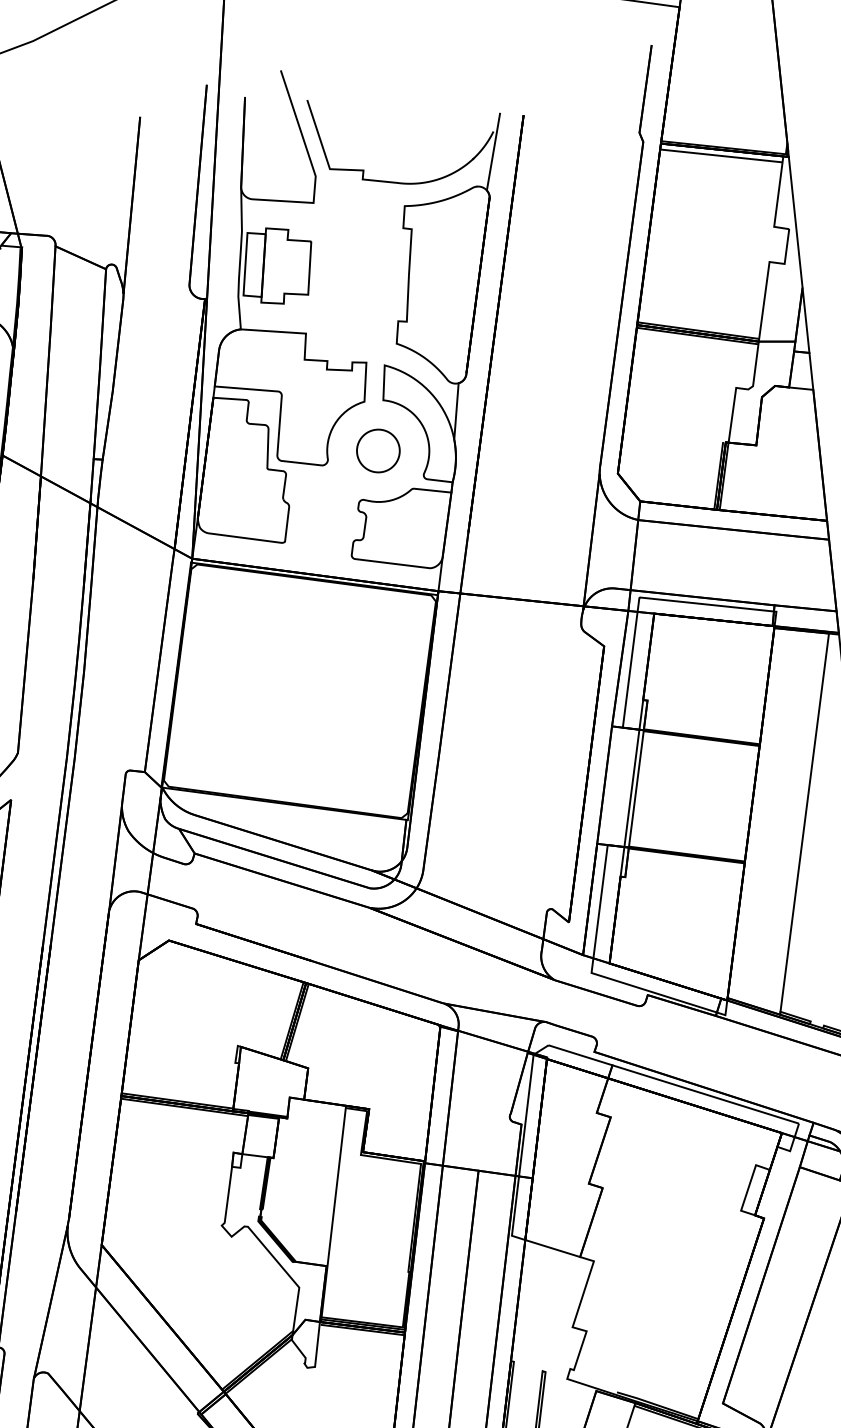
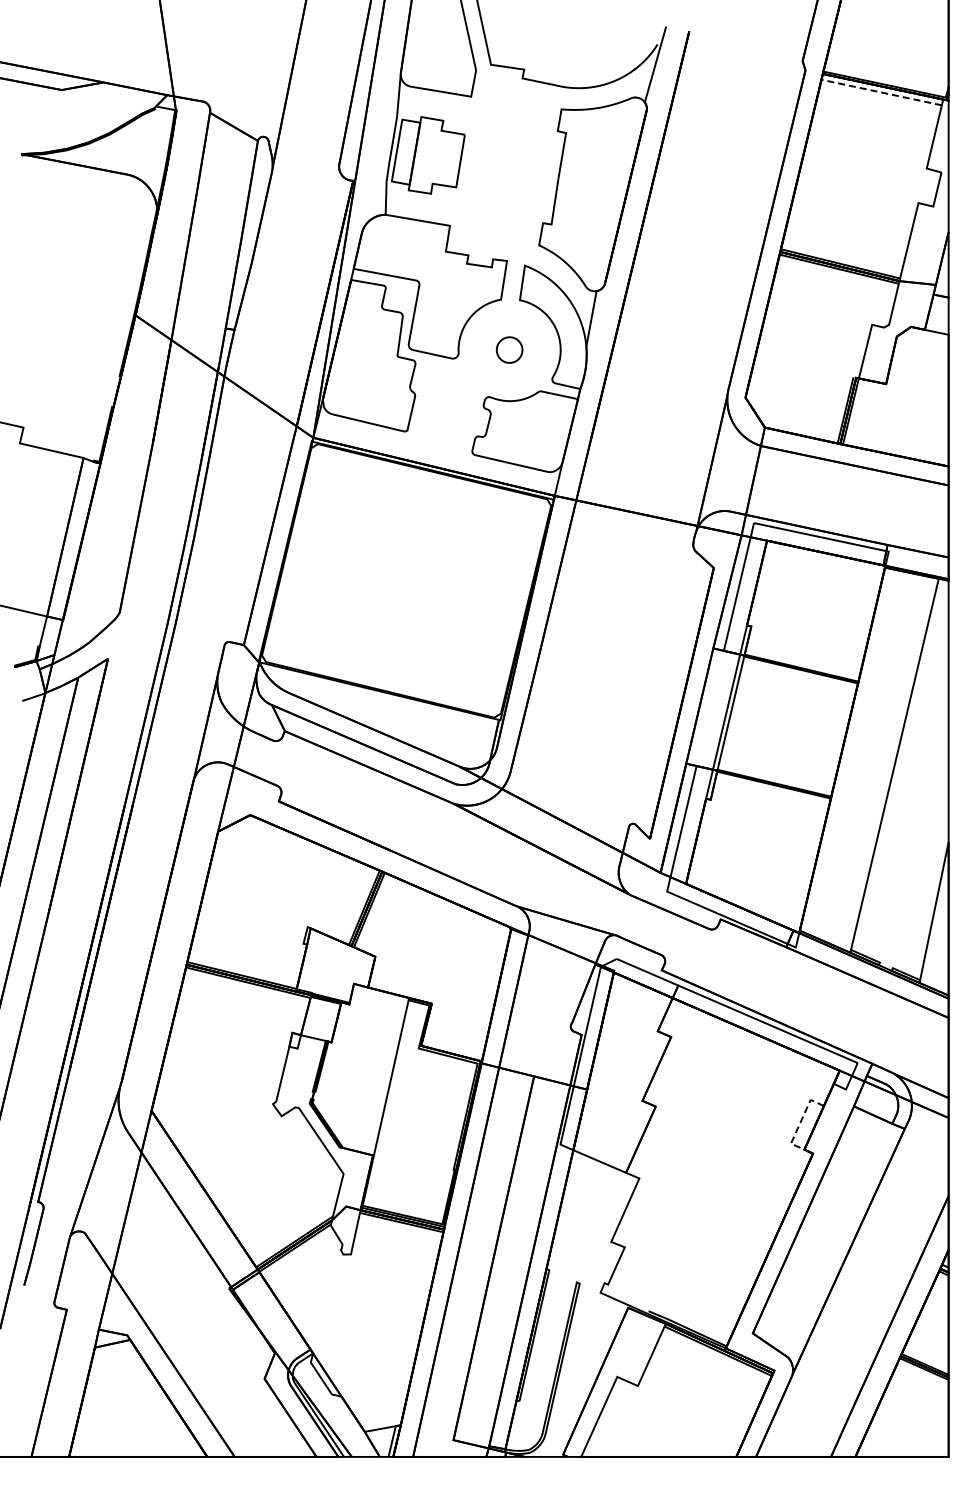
line: (721, 155) -> (881, 92), solid -> dashed
part: (378, 450) -> (509, 349), size x0.6
line: (748, 1187) -> (800, 1121), solid -> dashed

